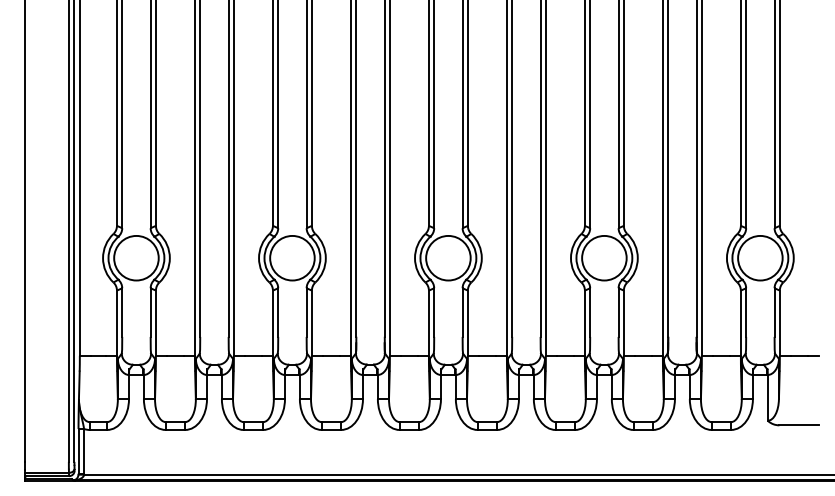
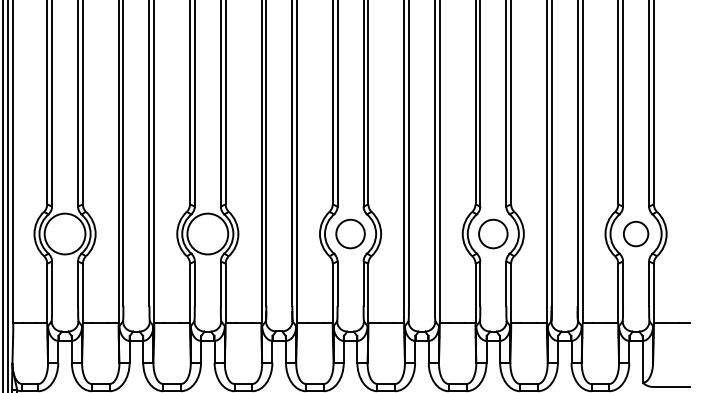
circle: (448, 257) -> (350, 233), size x0.7
circle: (604, 257) -> (493, 233), size x0.7
circle: (760, 257) -> (636, 233), size x0.6

